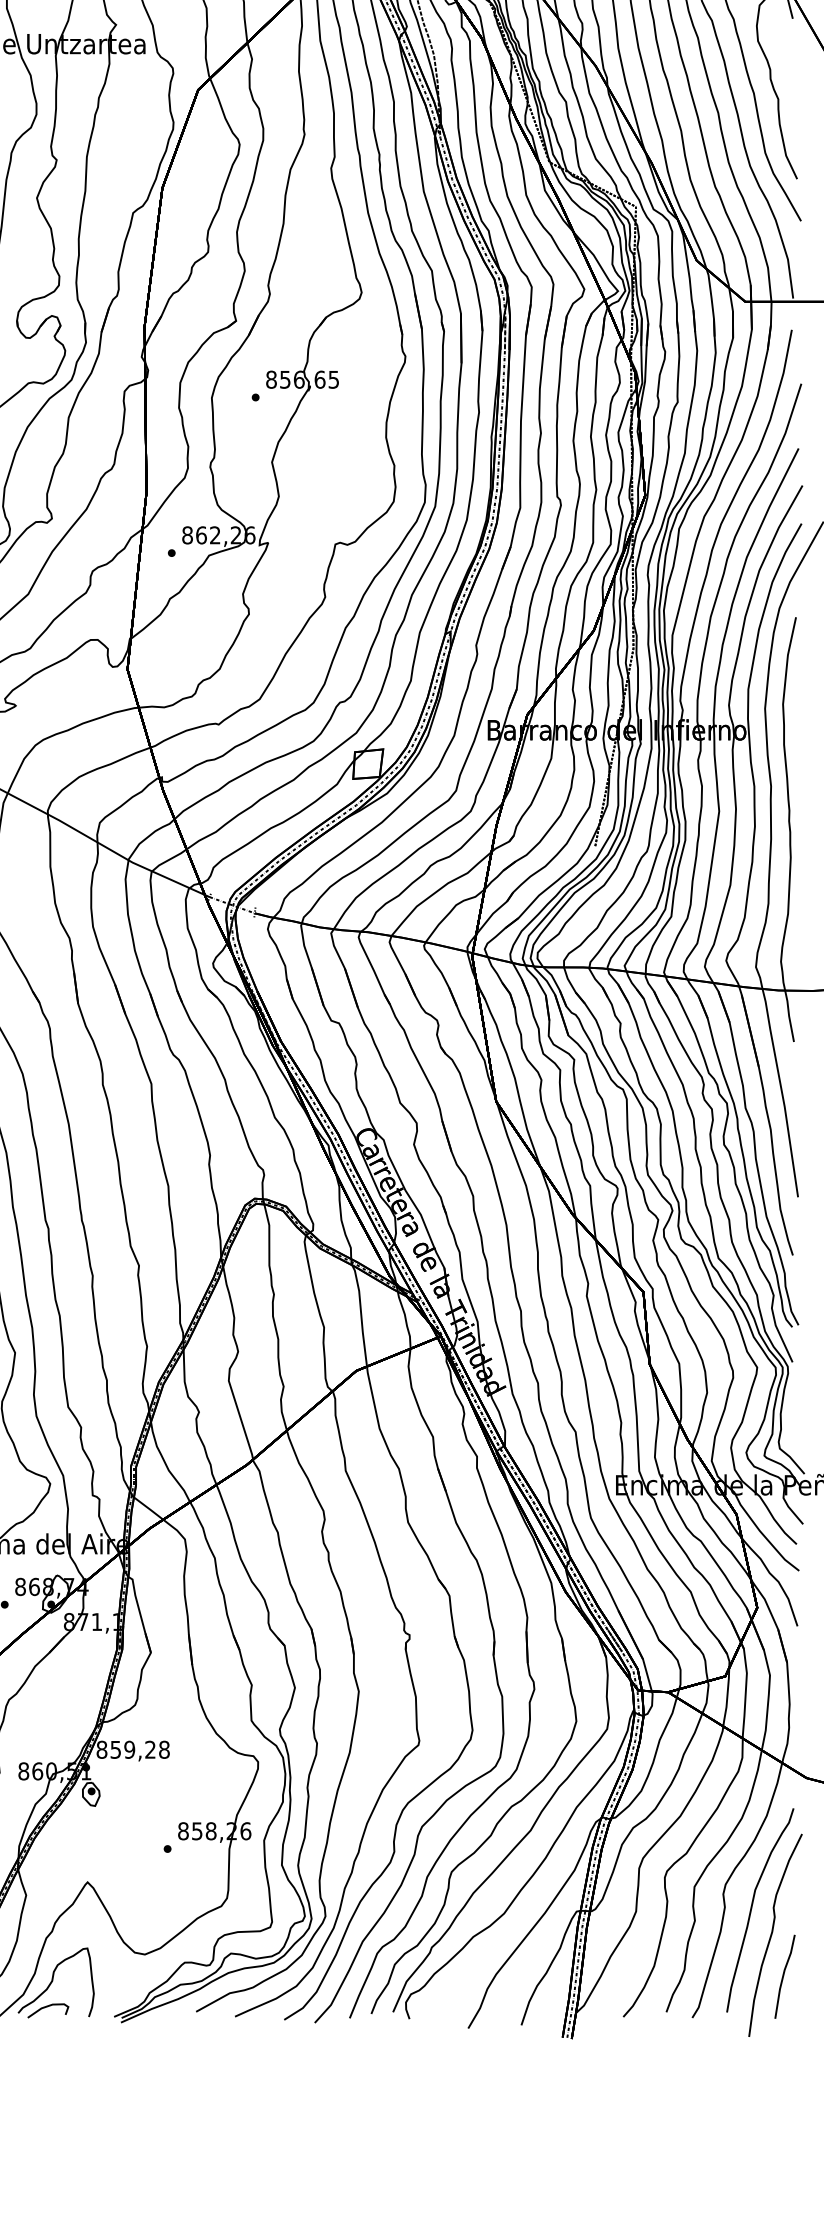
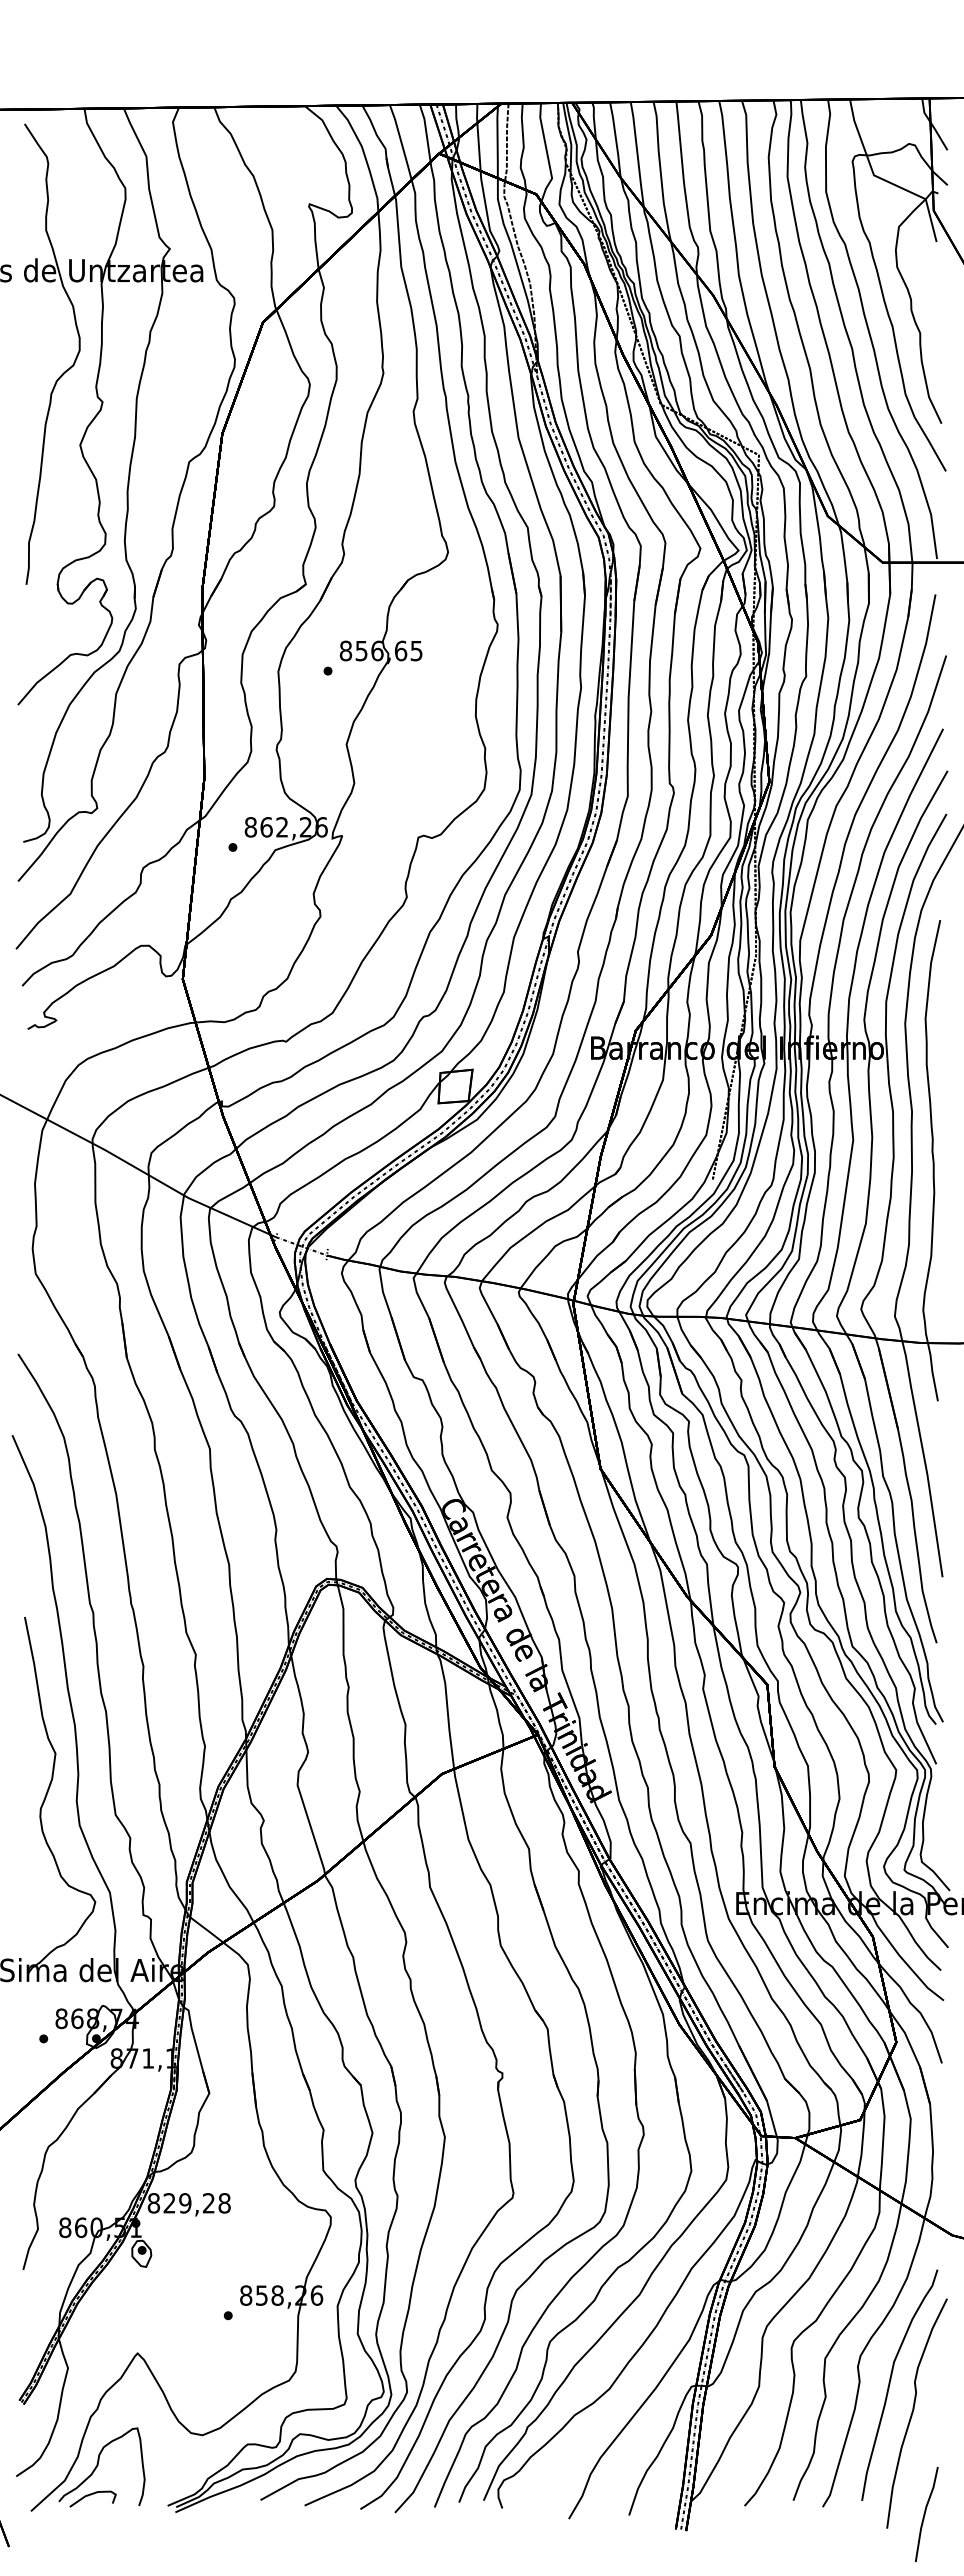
text: (115, 1749) -> (169, 2203), 859,28 -> 829,28
line: (783, 1976) -> (925, 2514), moved

